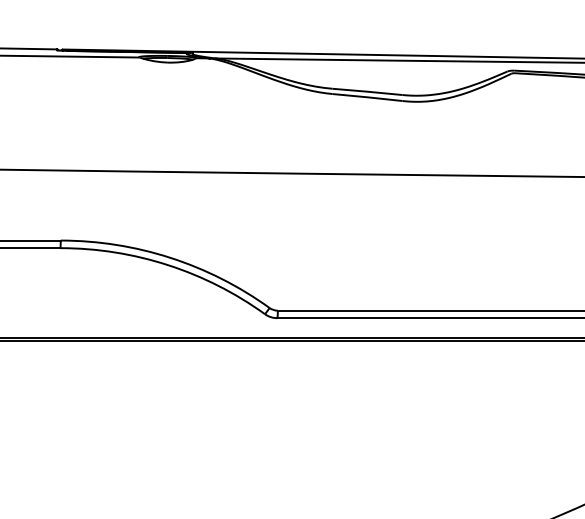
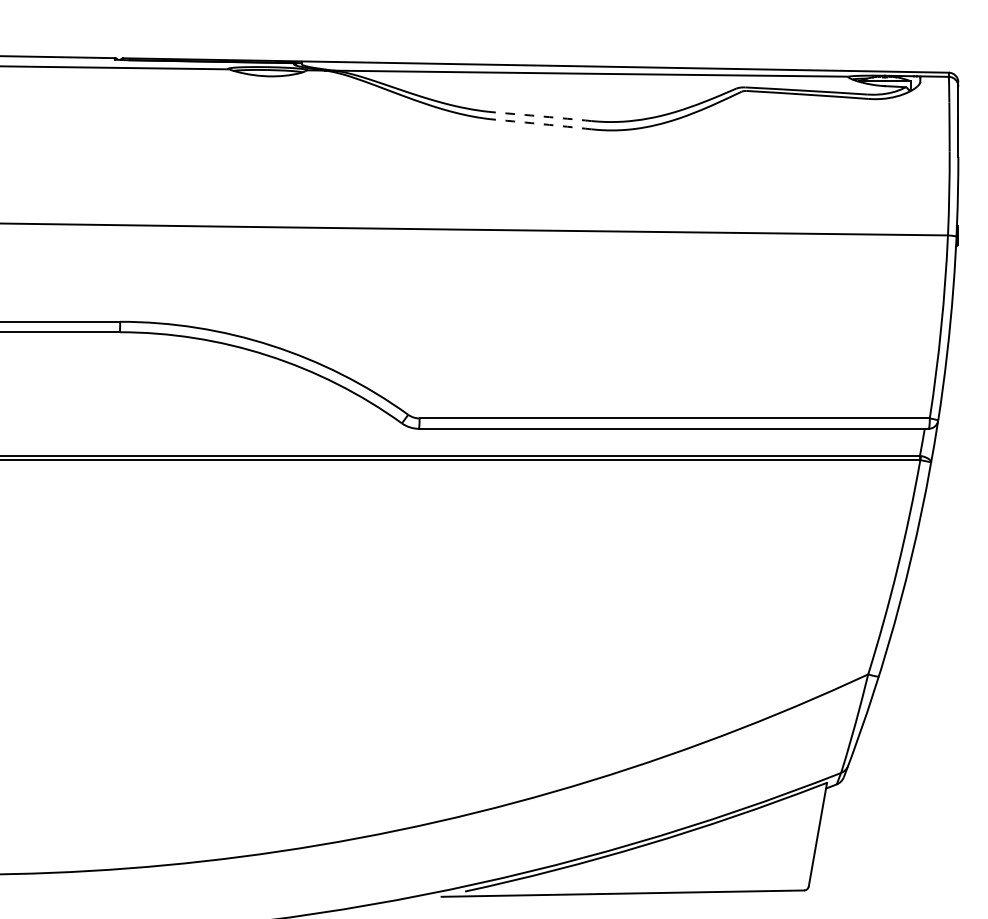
arc: (367, 91) -> (543, 116), solid -> dashed
arc: (367, 97) -> (543, 124), solid -> dashed

